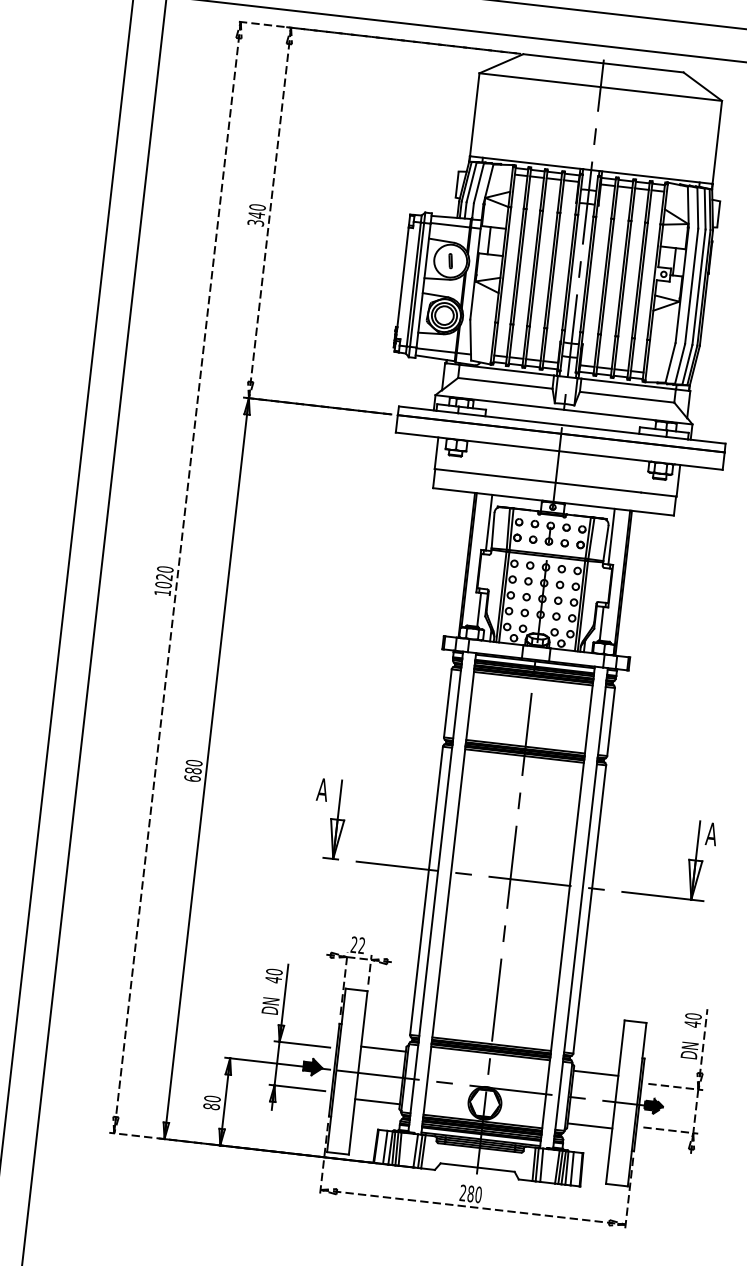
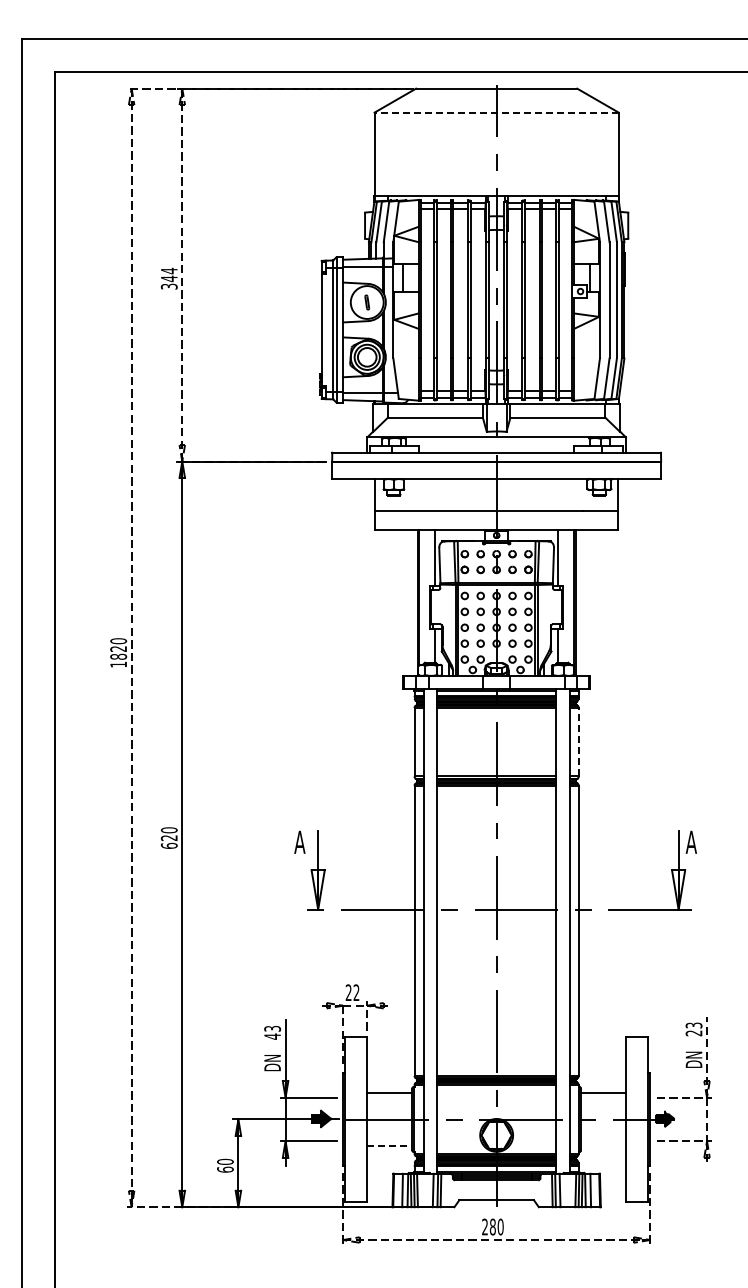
line: (600, 86) -> (496, 112), solid -> dashed
text: (257, 206) -> (169, 270), 340 -> 344
text: (163, 584) -> (118, 656), 1020 -> 1820
line: (610, 721) -> (578, 741), solid -> dashed
text: (193, 771) -> (169, 838), 680 -> 620
text: (274, 971) -> (272, 1028), 40 -> 43
text: (692, 1020) -> (693, 1029), 40 -> 23
line: (378, 1101) -> (390, 1145), solid -> dashed
text: (211, 1106) -> (225, 1169), 80 -> 60
line: (589, 1125) -> (603, 1145), removed

